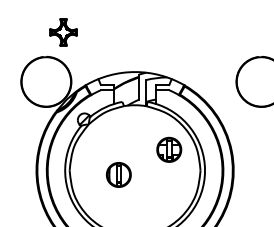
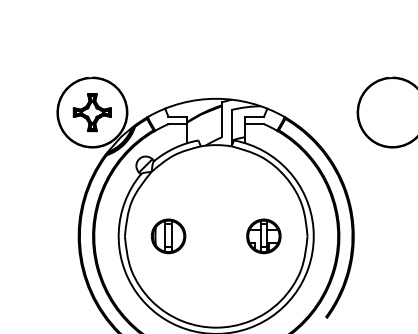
part: (62, 32) -> (91, 112), moved
part: (168, 149) -> (263, 236), moved
part: (118, 175) -> (168, 236), moved

